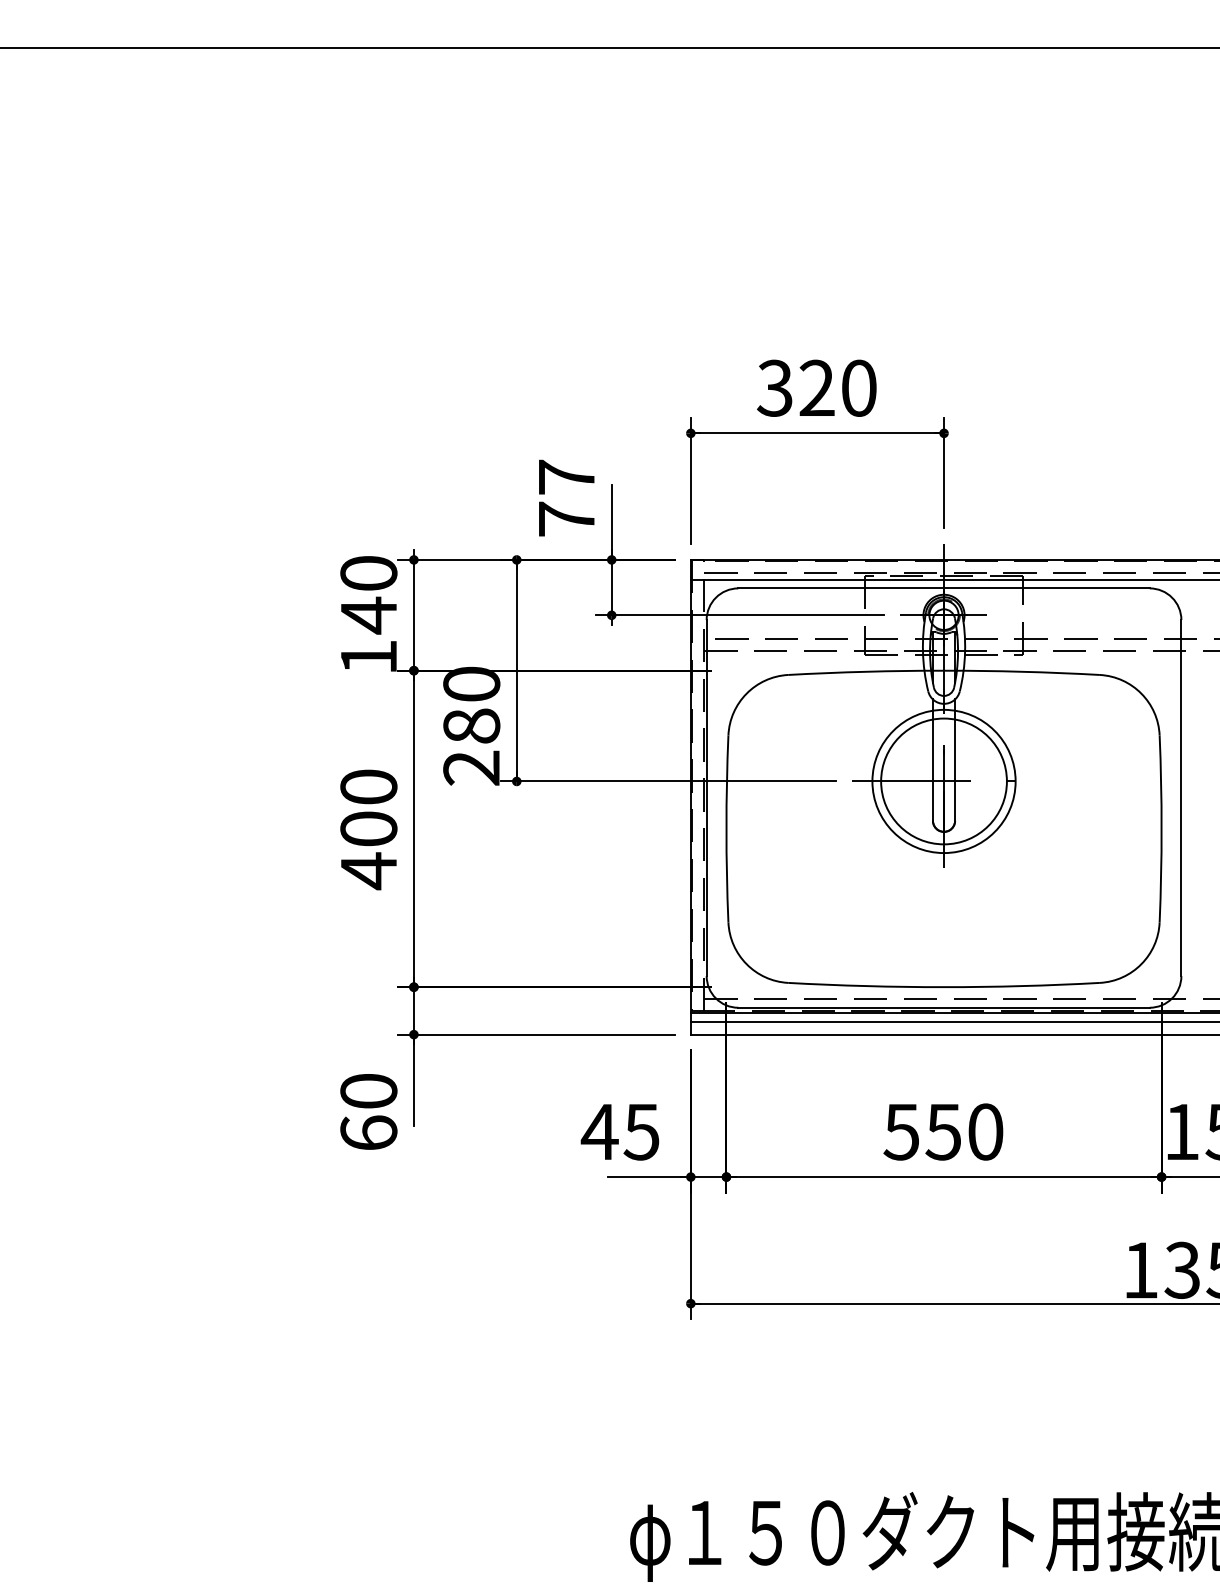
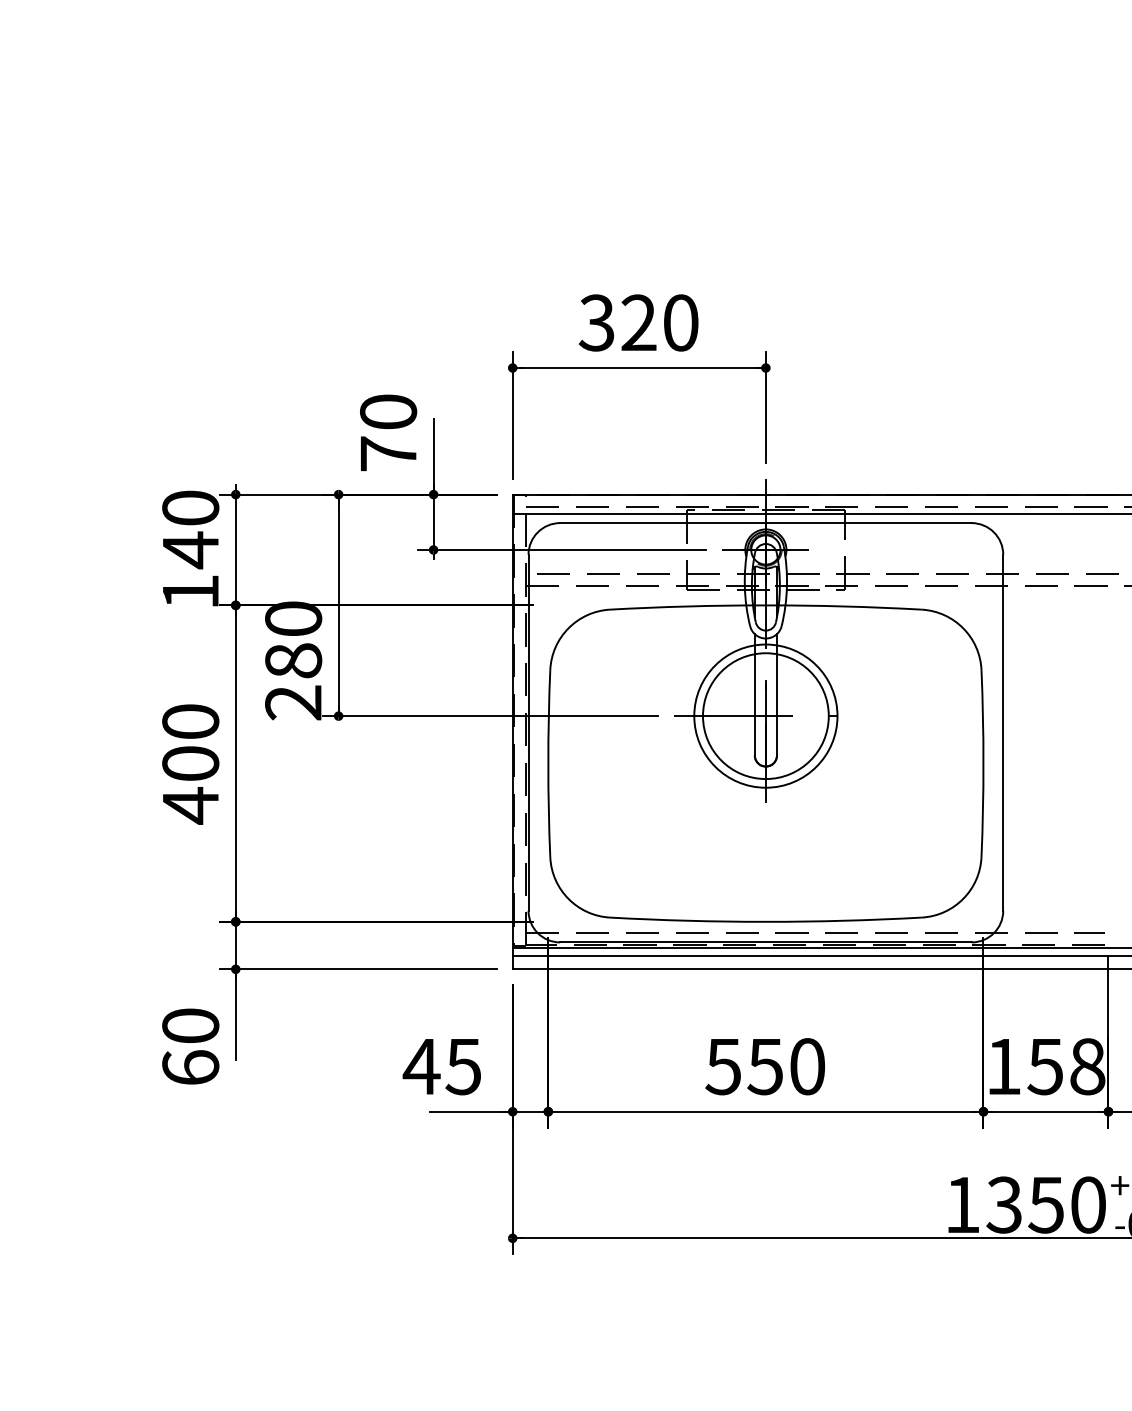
text: (566, 476) -> (388, 411), 77 -> 70

